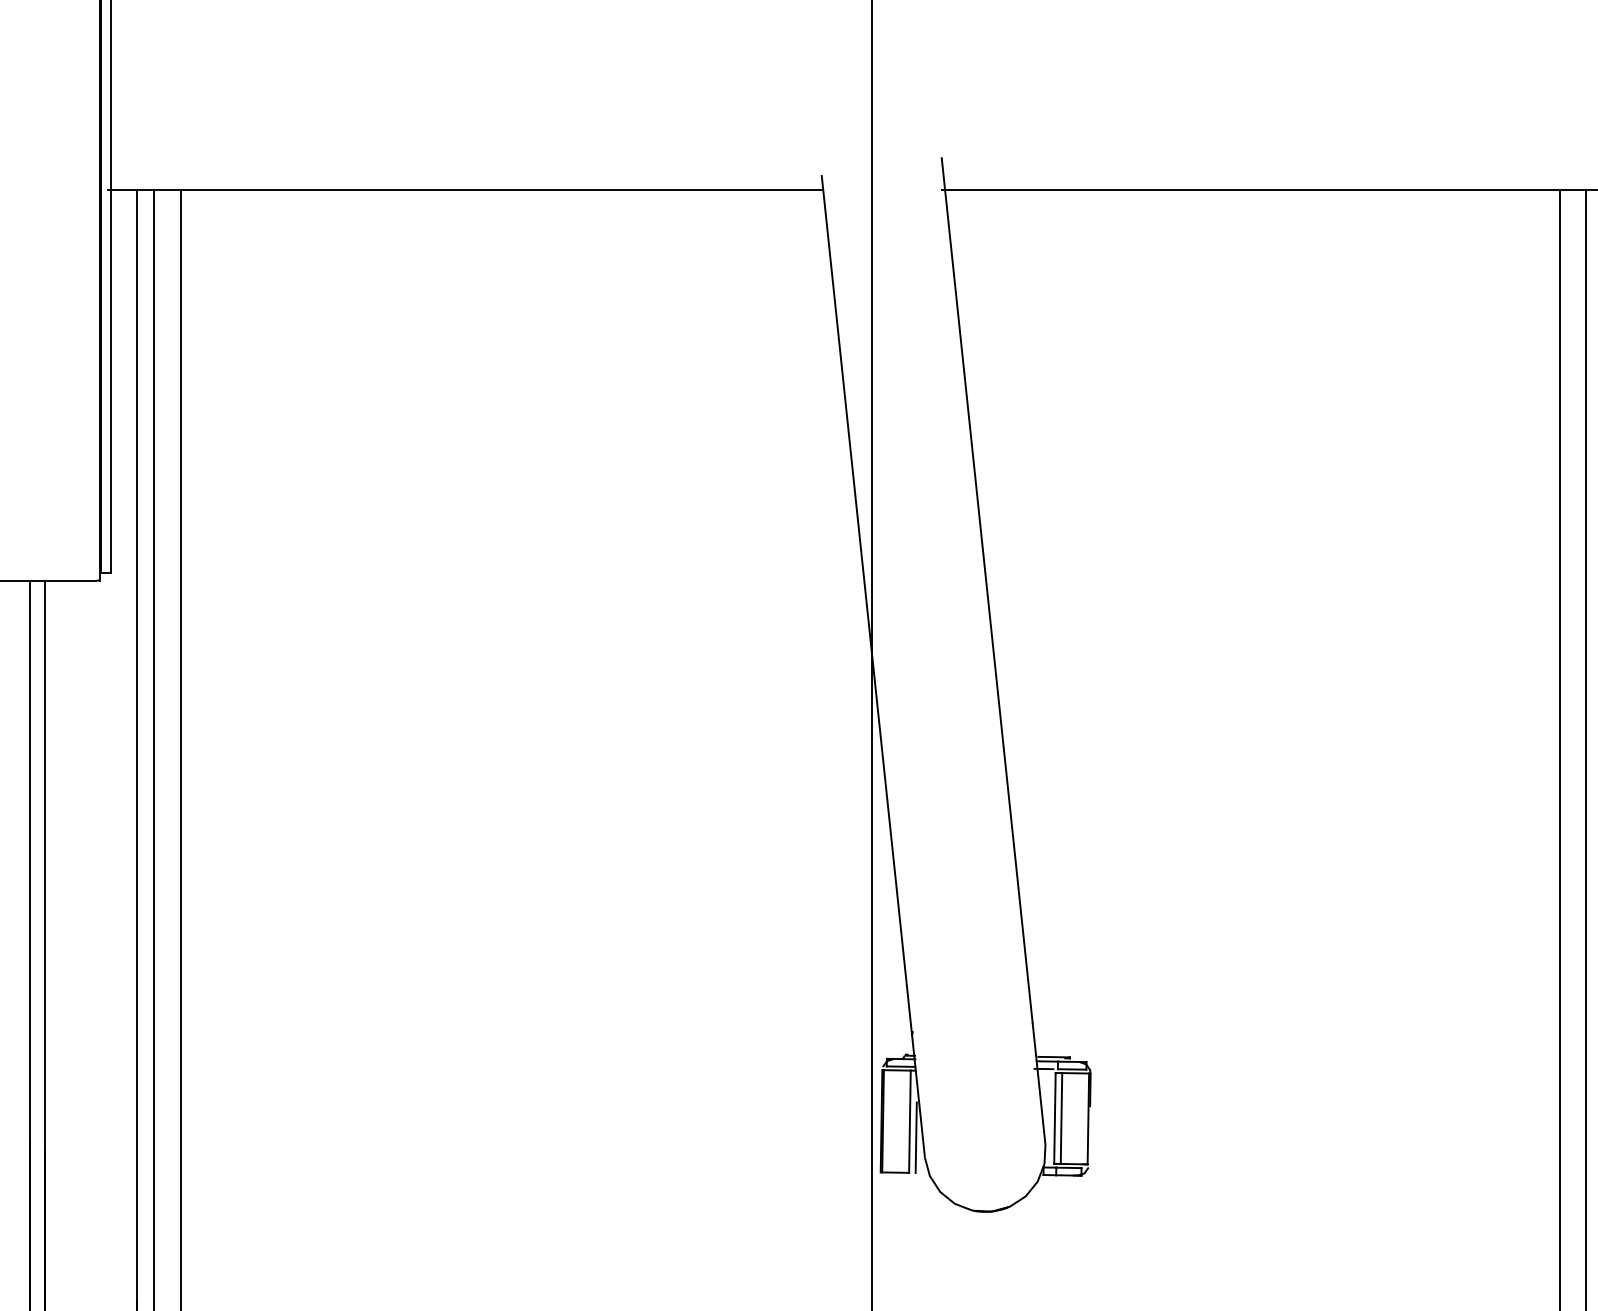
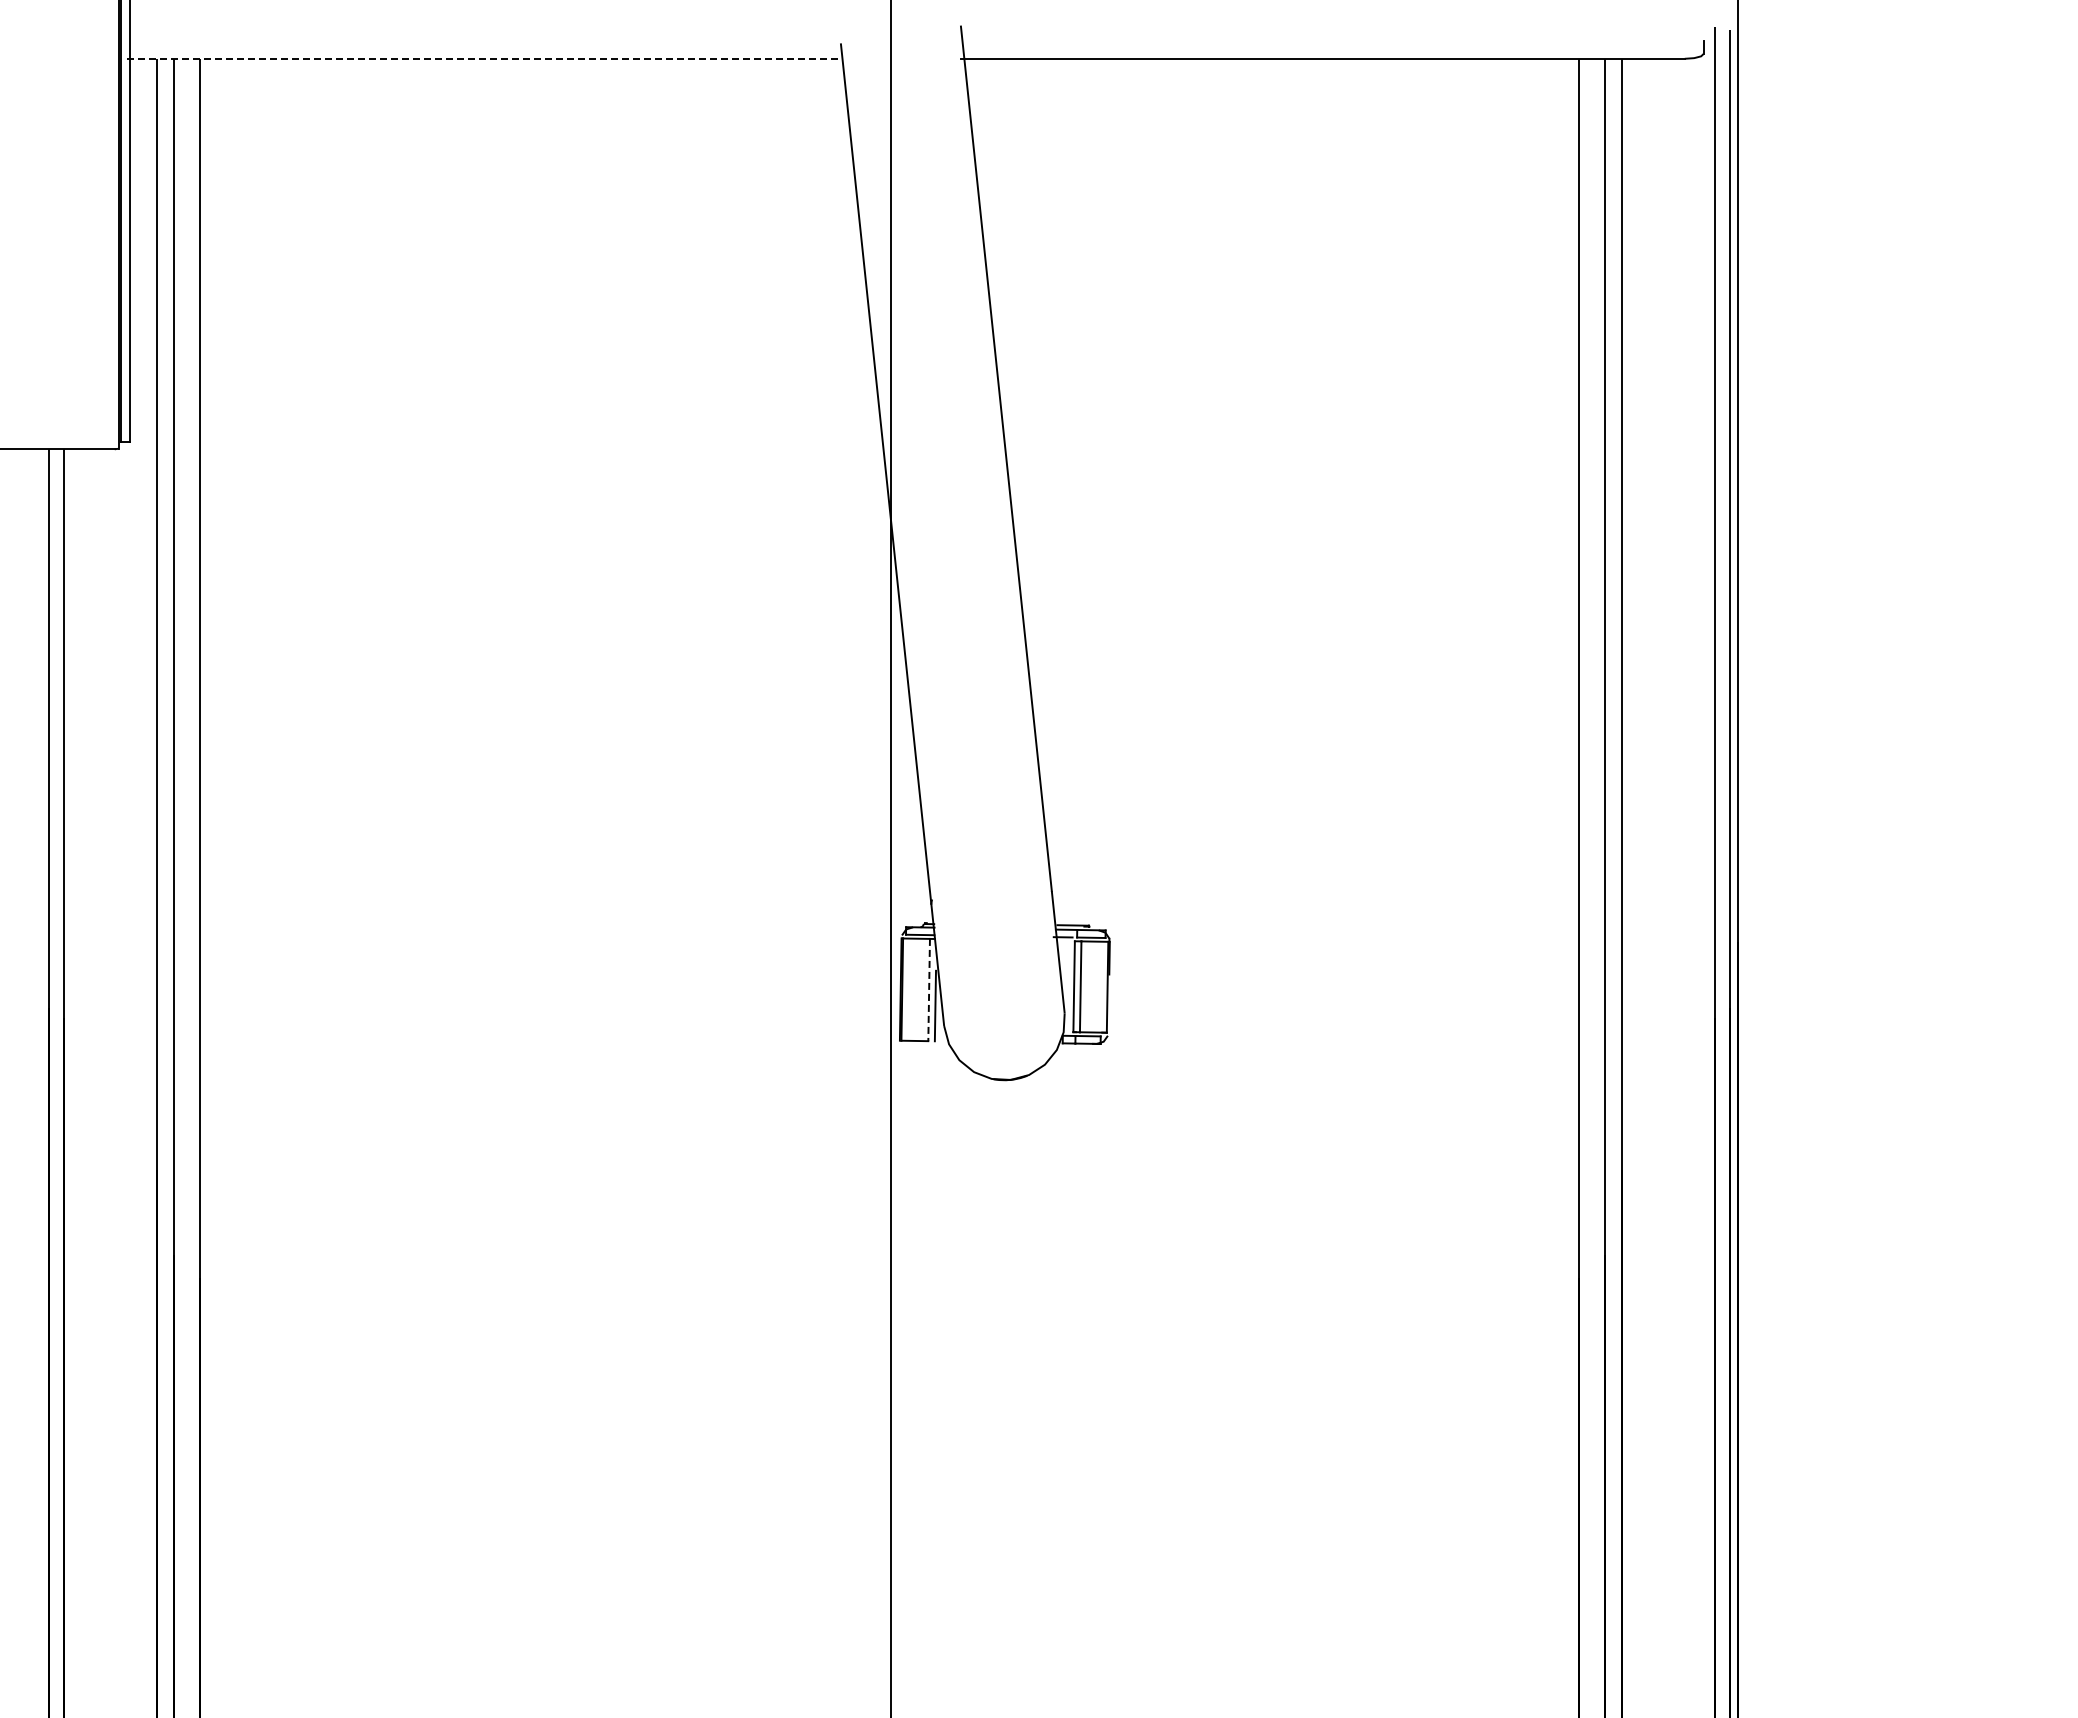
line: (465, 190) -> (484, 58), solid -> dashed
line: (910, 1122) -> (929, 990), solid -> dashed

